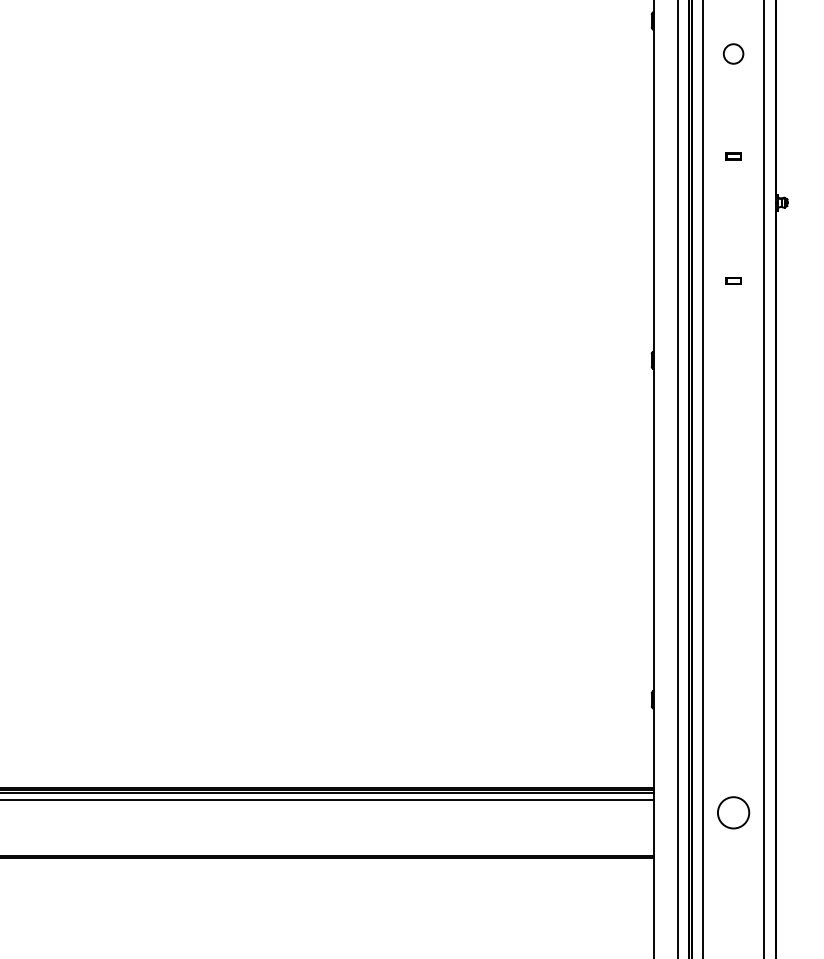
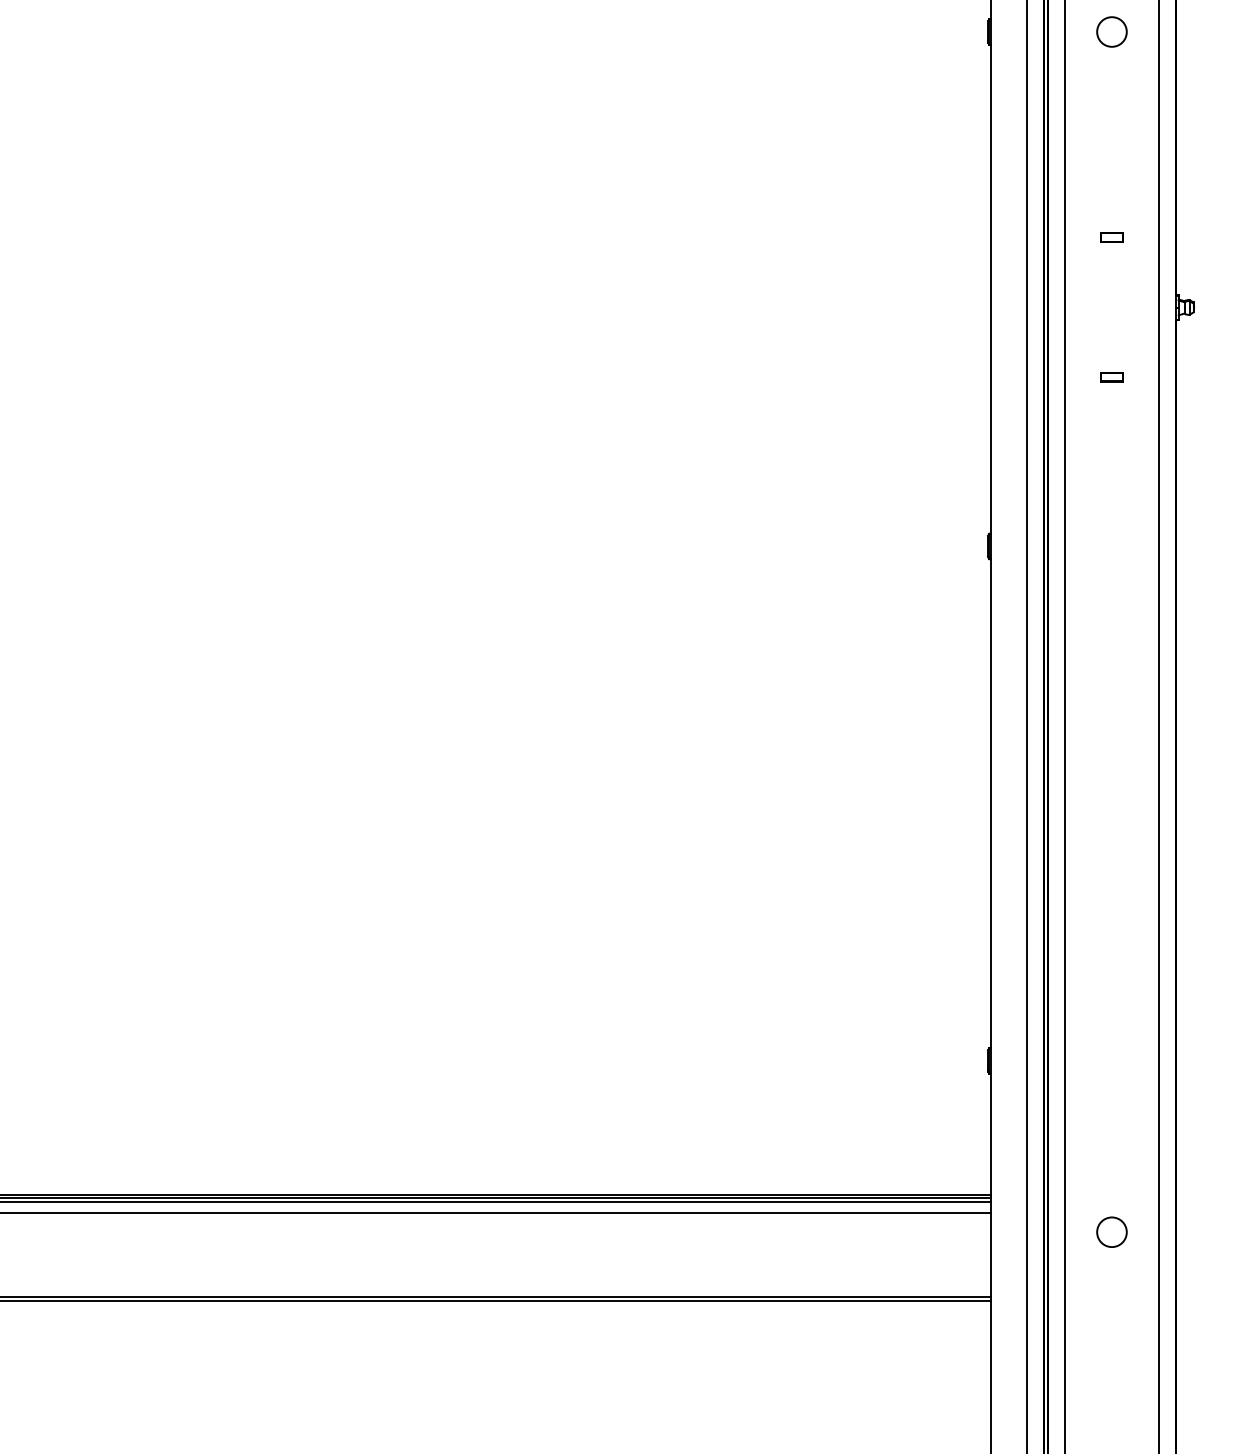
circle: (733, 53) -> (1111, 31), moved
part: (733, 280) -> (1111, 376), moved
circle: (733, 812) -> (1111, 1231), size x0.62

